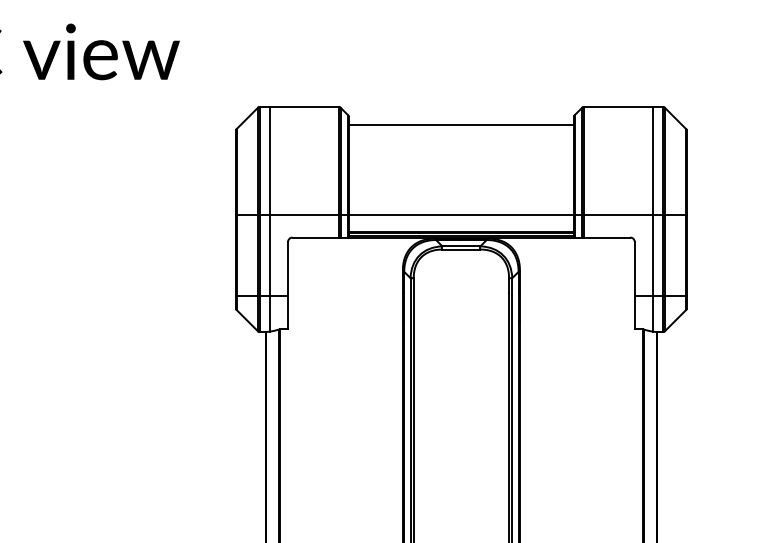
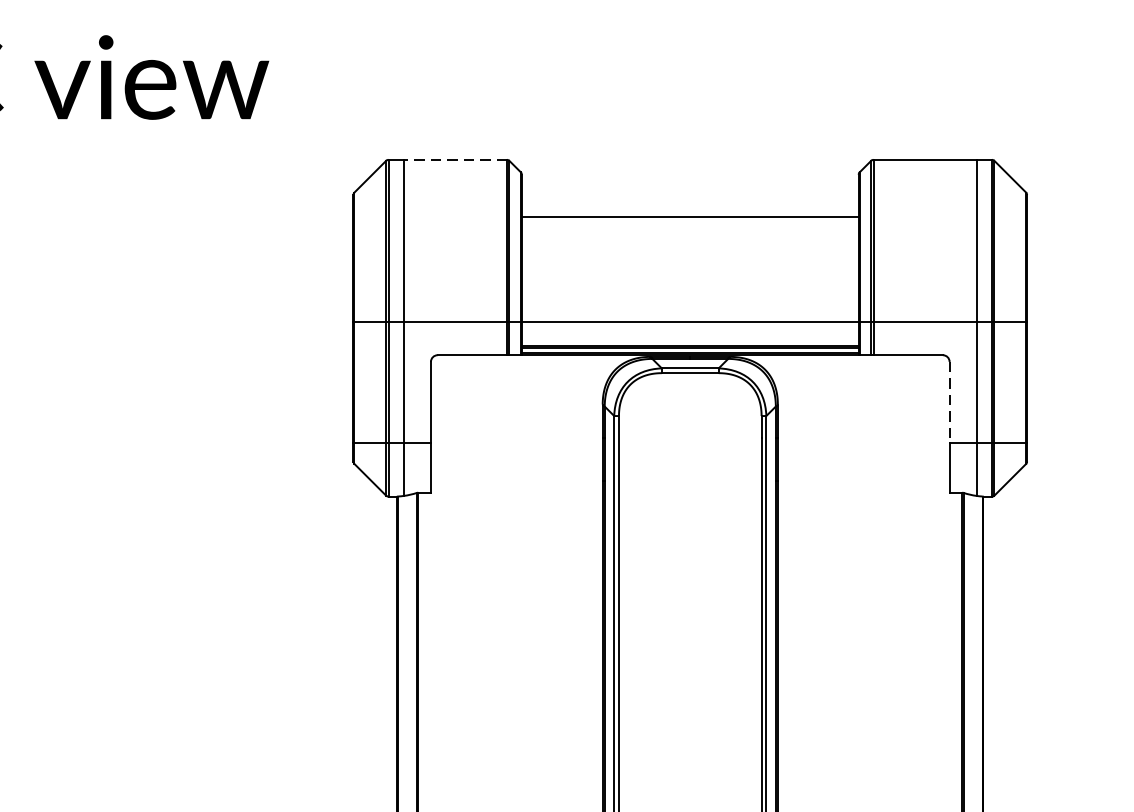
line: (303, 106) -> (454, 159), solid -> dashed
line: (460, 124) -> (688, 216), moved
line: (634, 269) -> (949, 403), solid -> dashed

